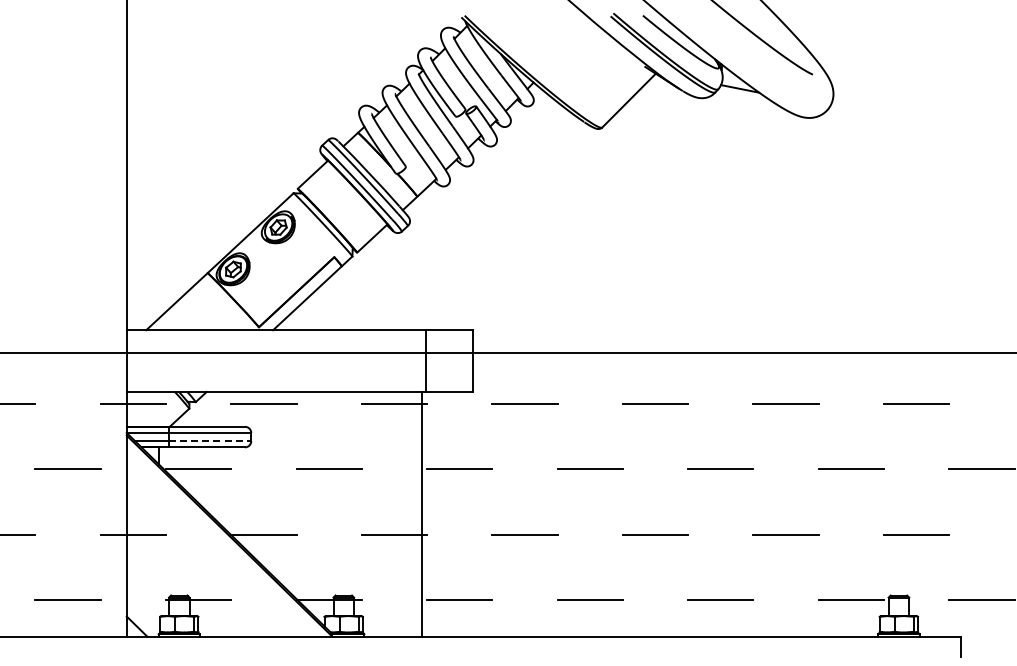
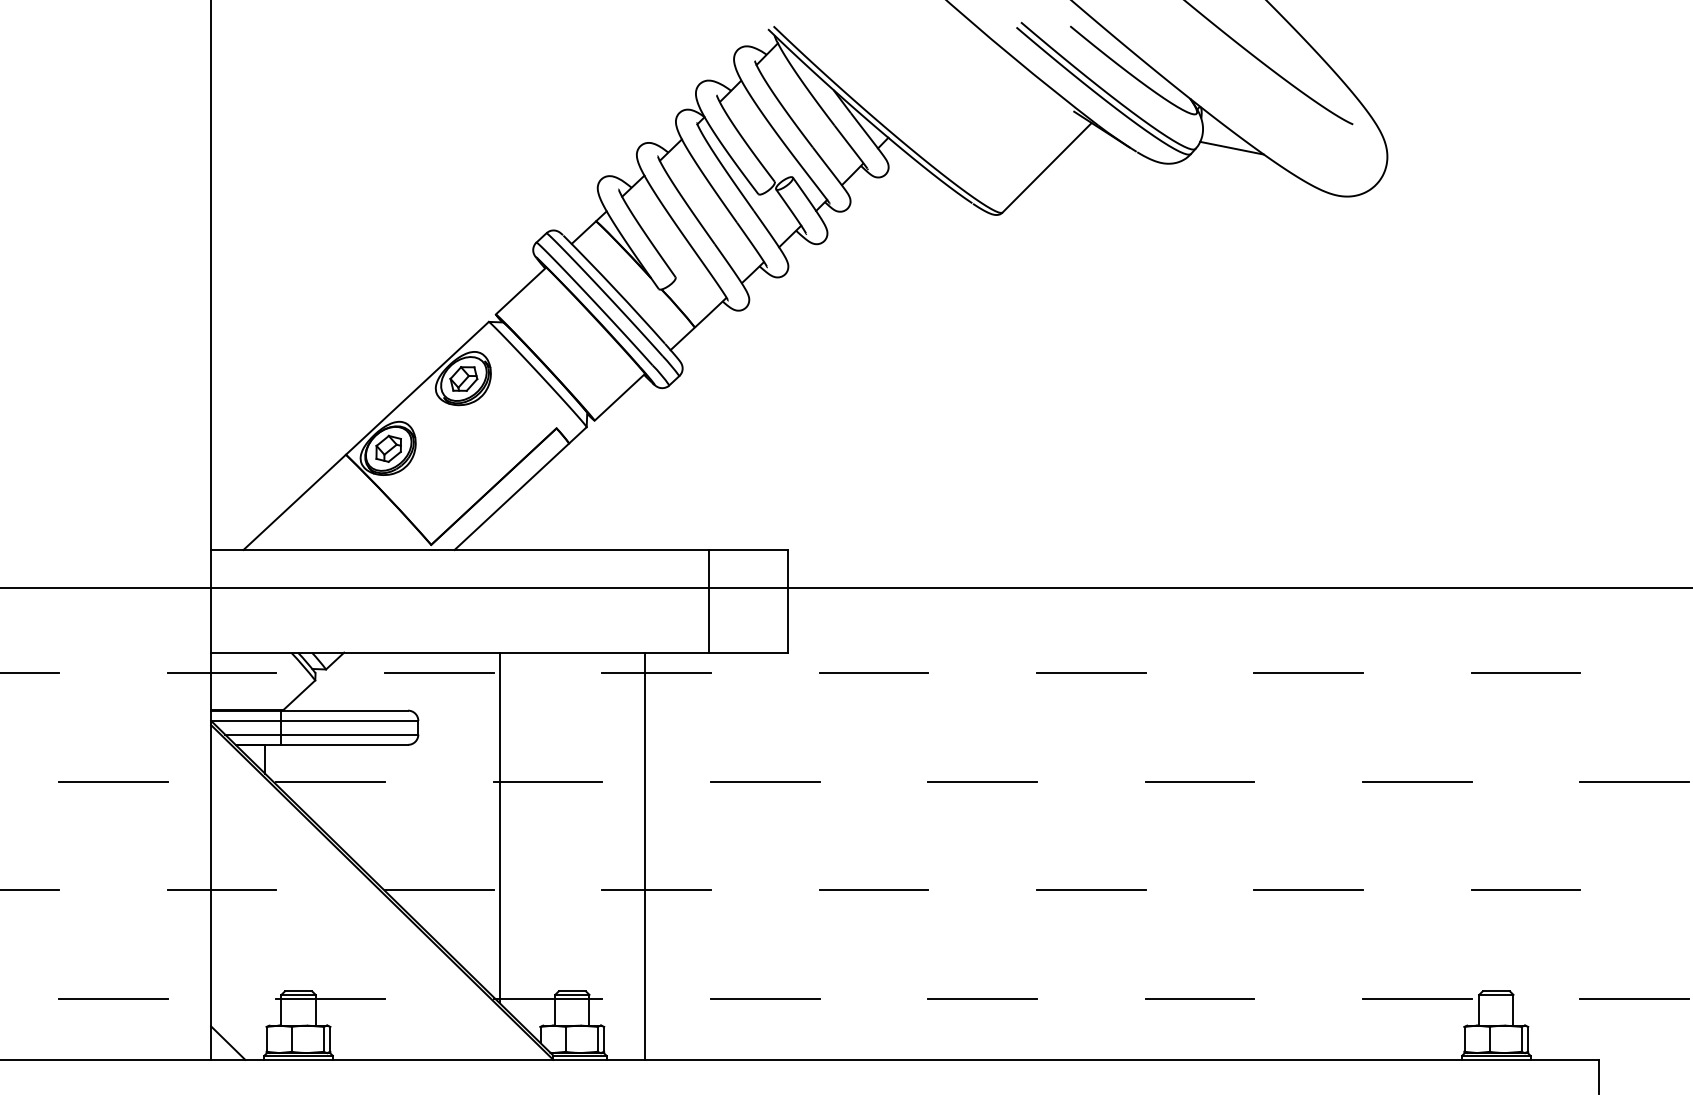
line: (210, 441) -> (350, 735), dashed -> solid
line: (300, 496) -> (500, 826), added
line: (422, 513) -> (645, 854), moved

